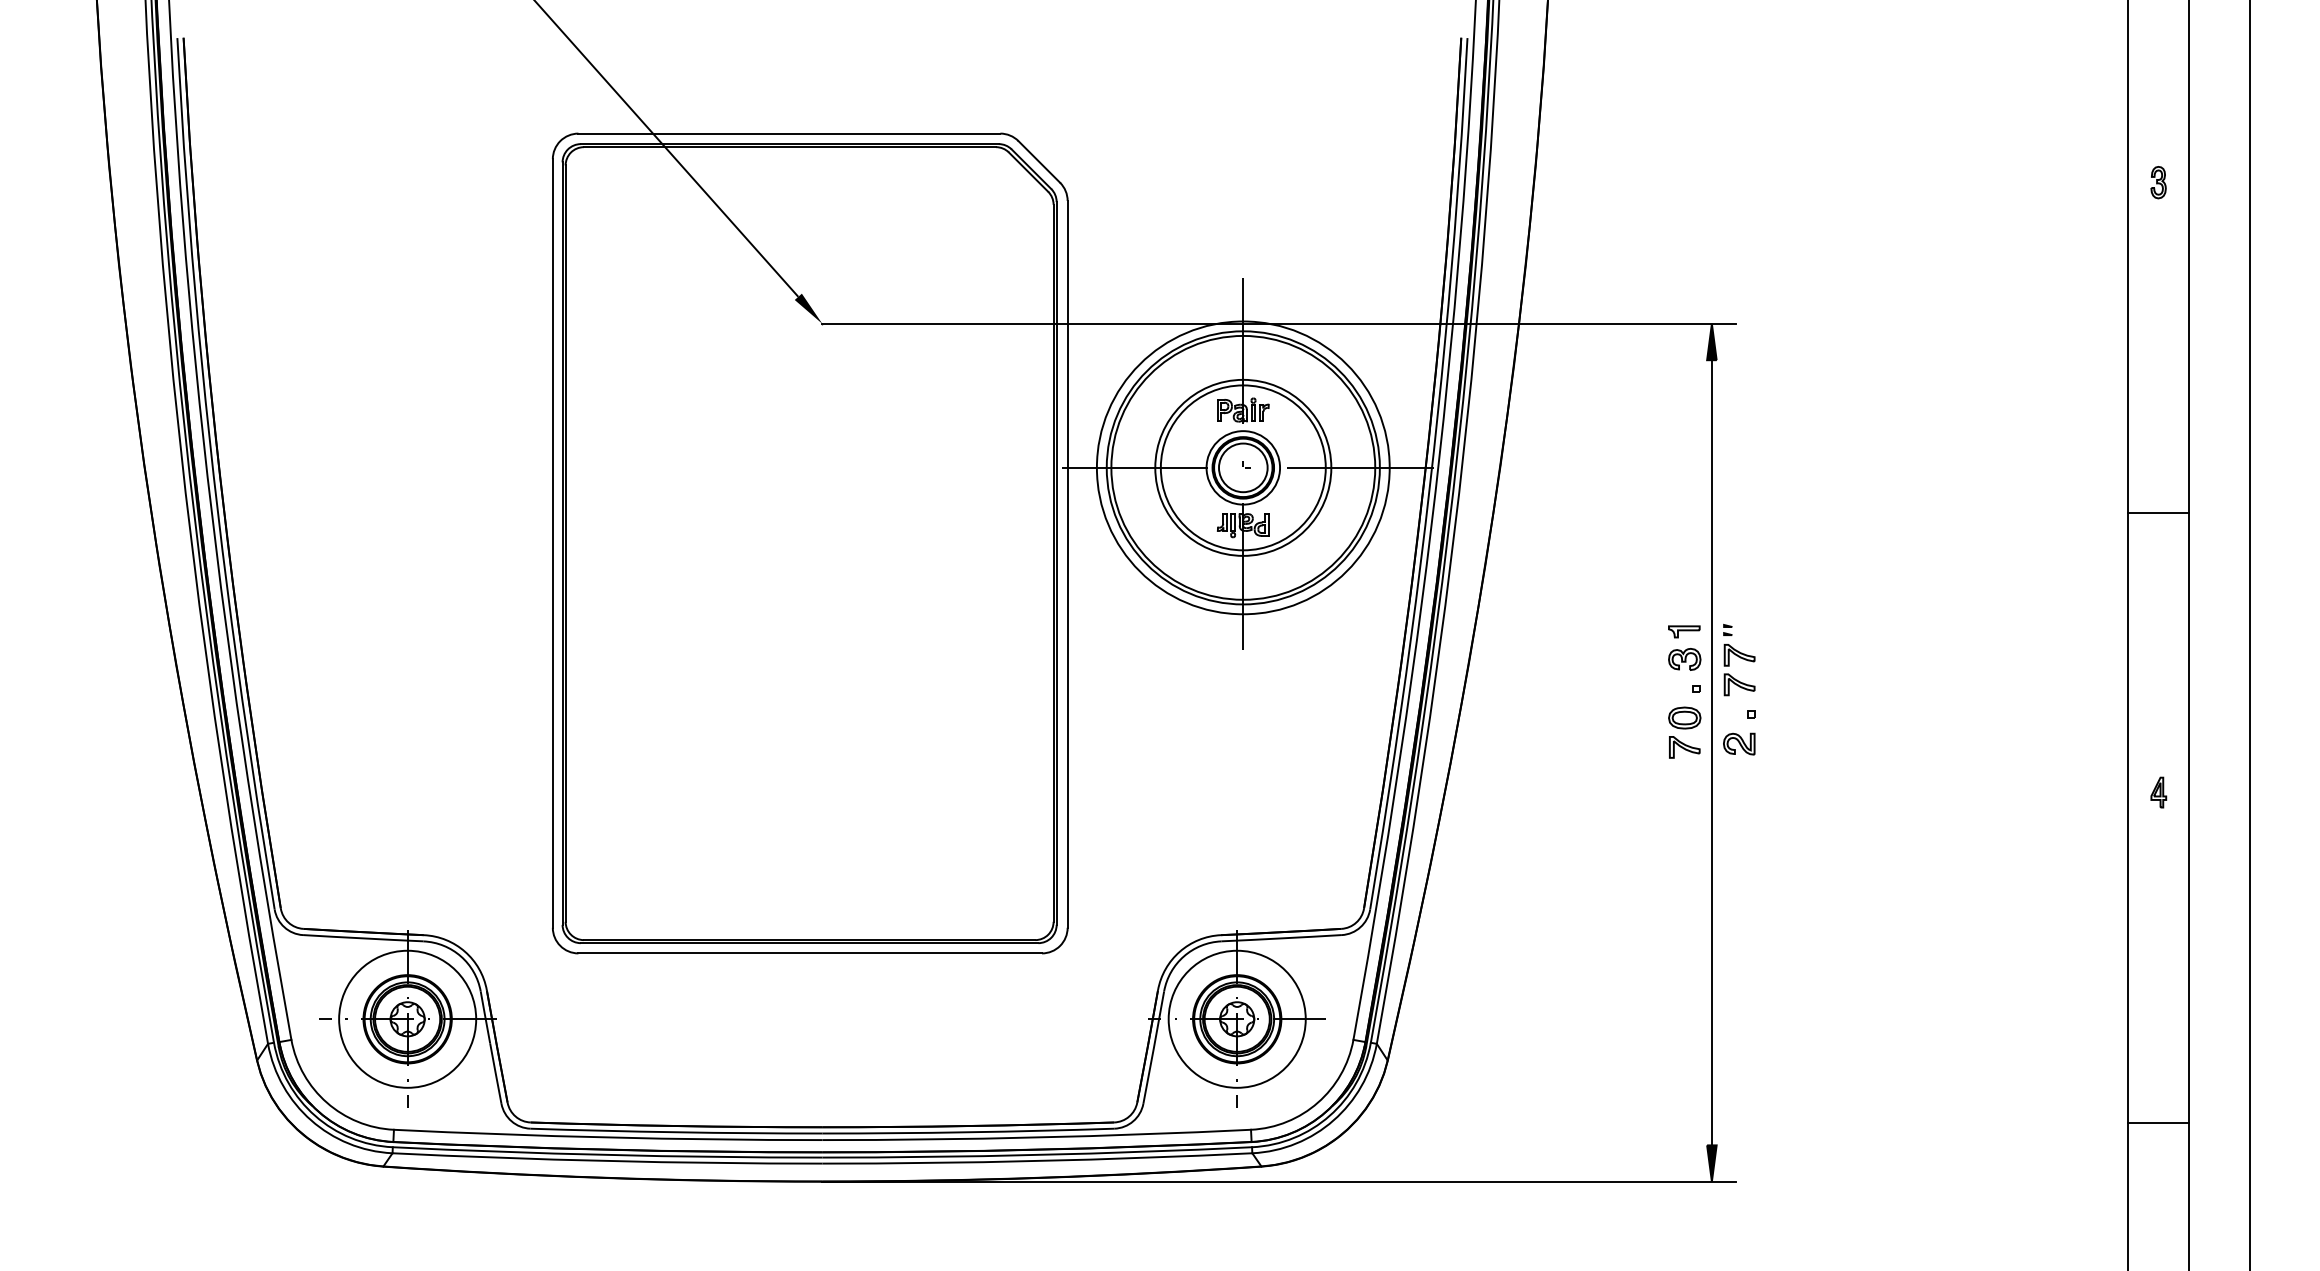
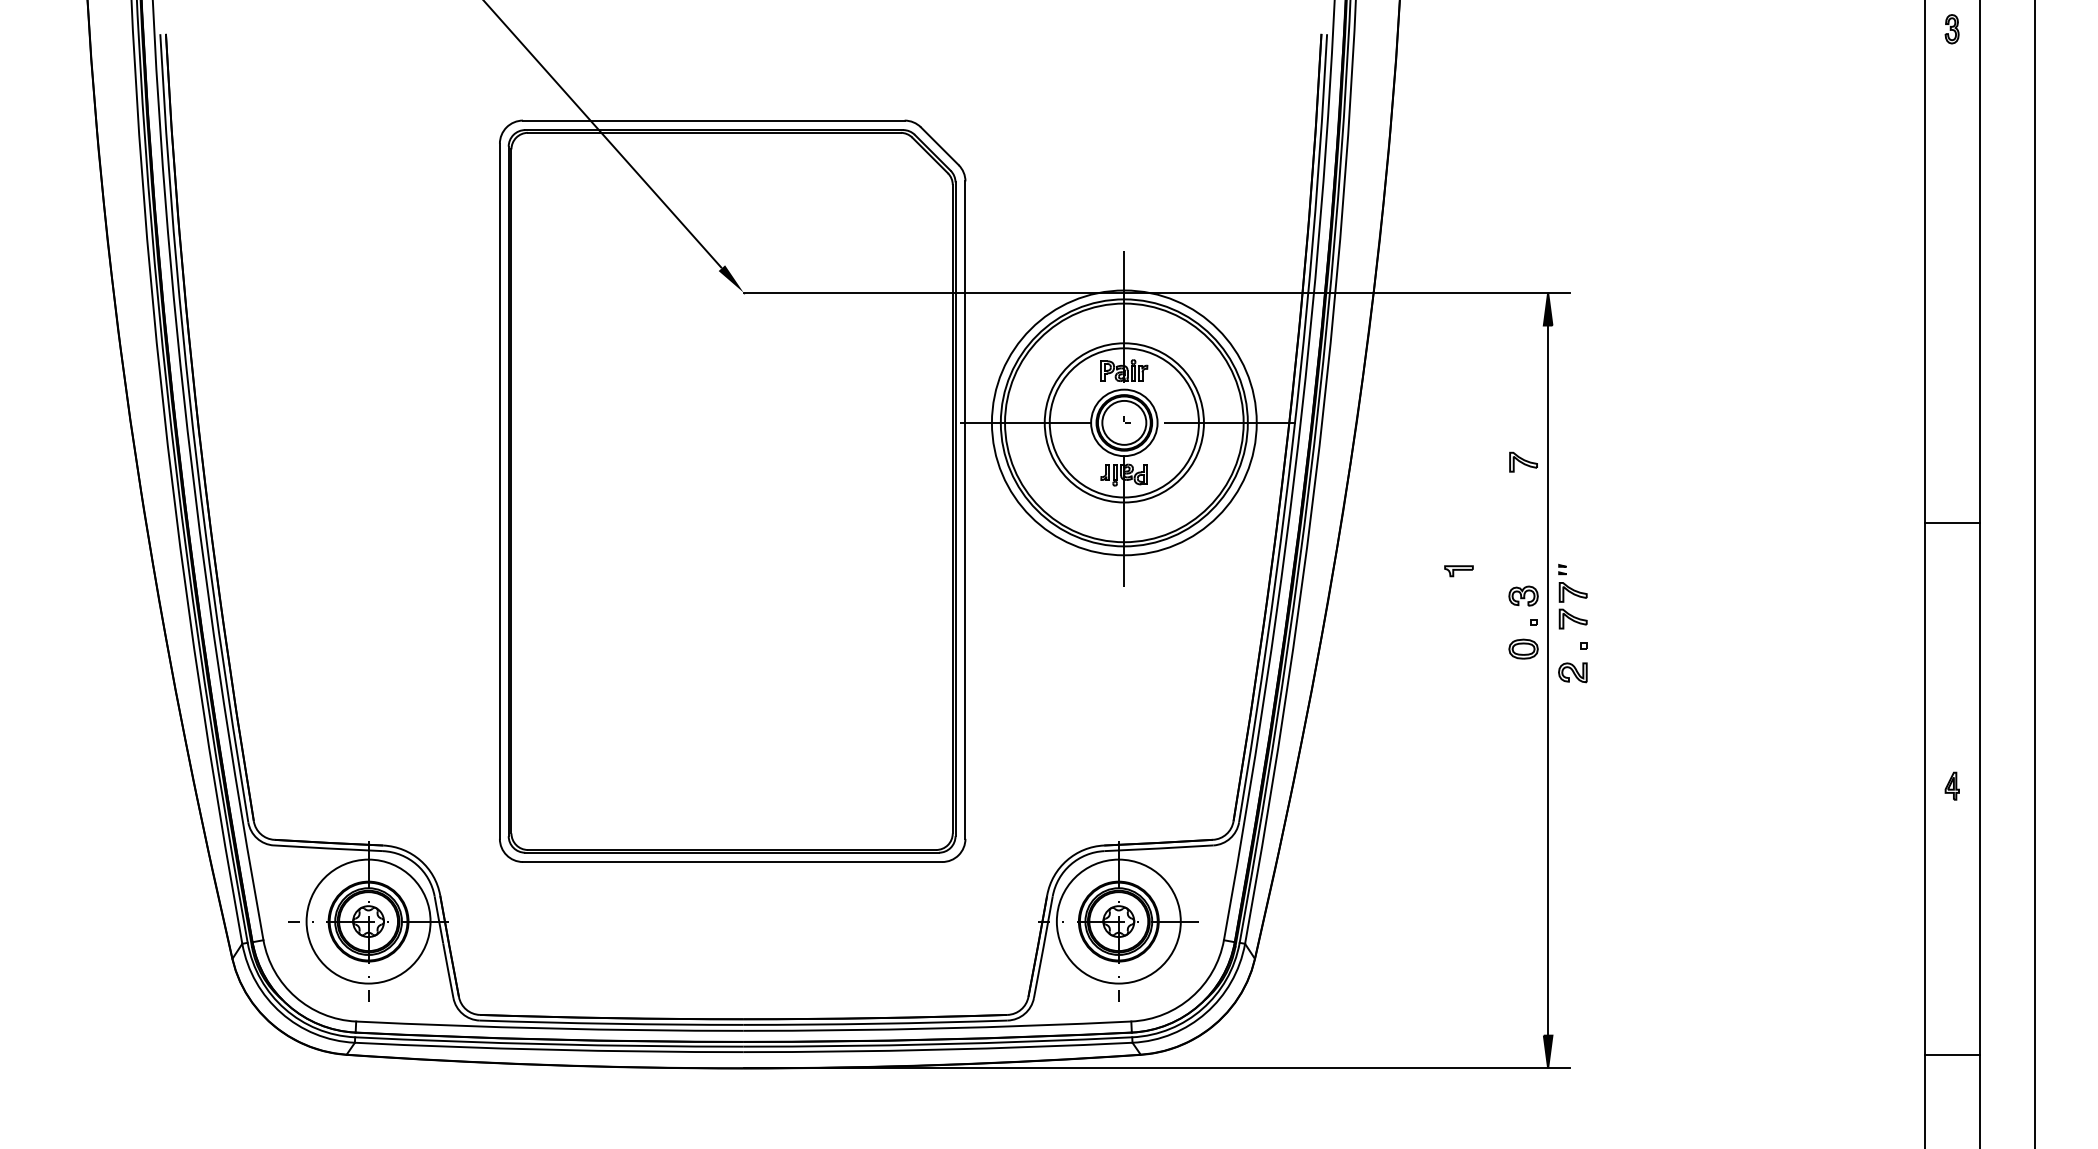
part: (2158, 182) -> (1952, 29), moved
line: (2158, 512) -> (1952, 522), moved
part: (1684, 631) -> (1459, 570), moved
part: (1684, 747) -> (1523, 462), moved
part: (2158, 792) -> (1952, 786), moved
line: (2158, 1122) -> (1952, 1054), moved

